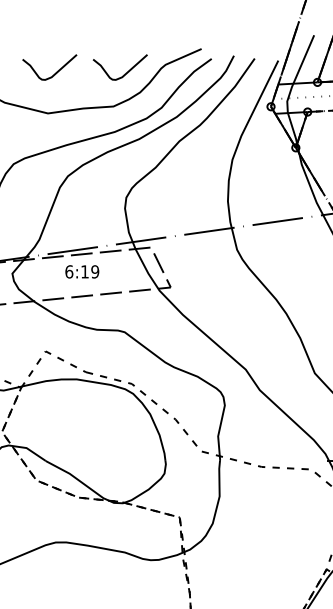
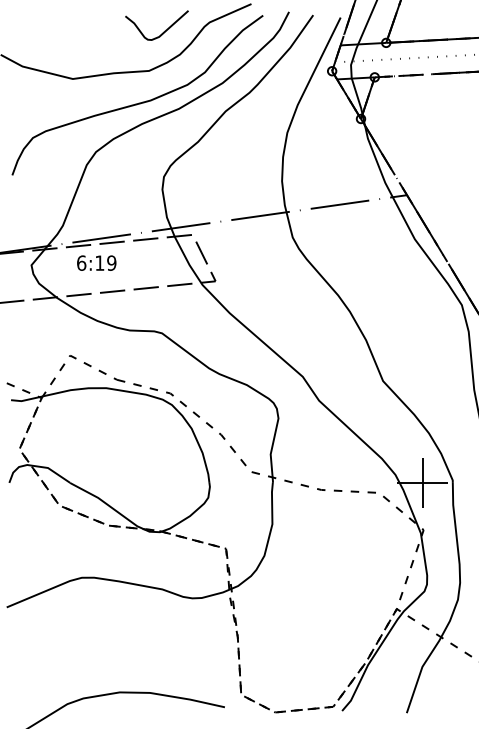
curve: (55, 72) -> (81, 31), removed
text: (82, 271) -> (96, 262), moved

